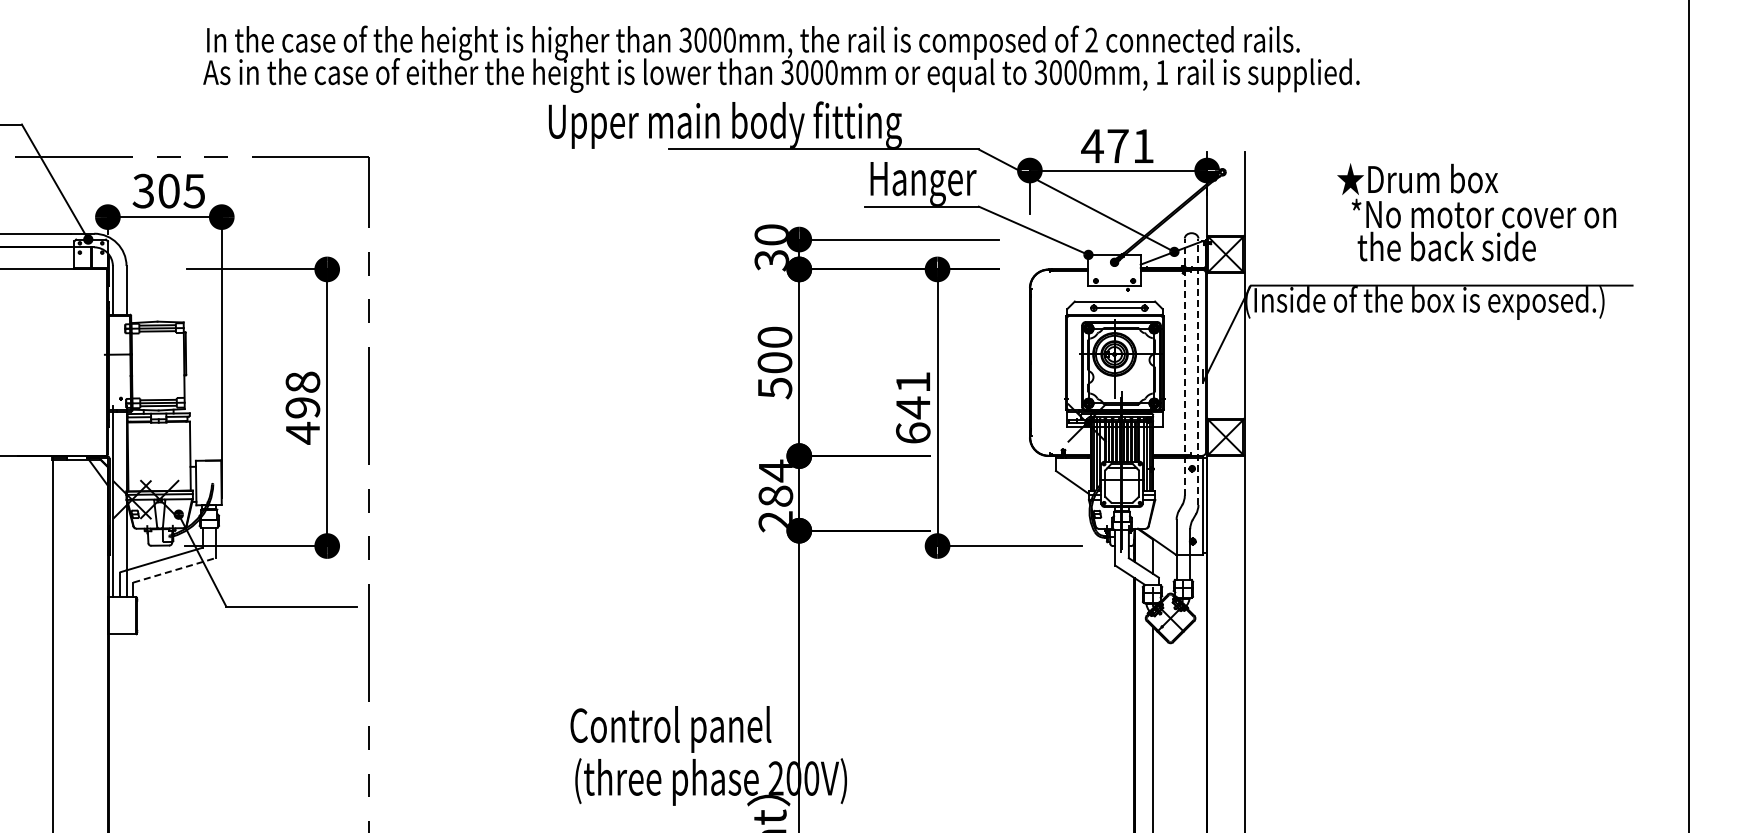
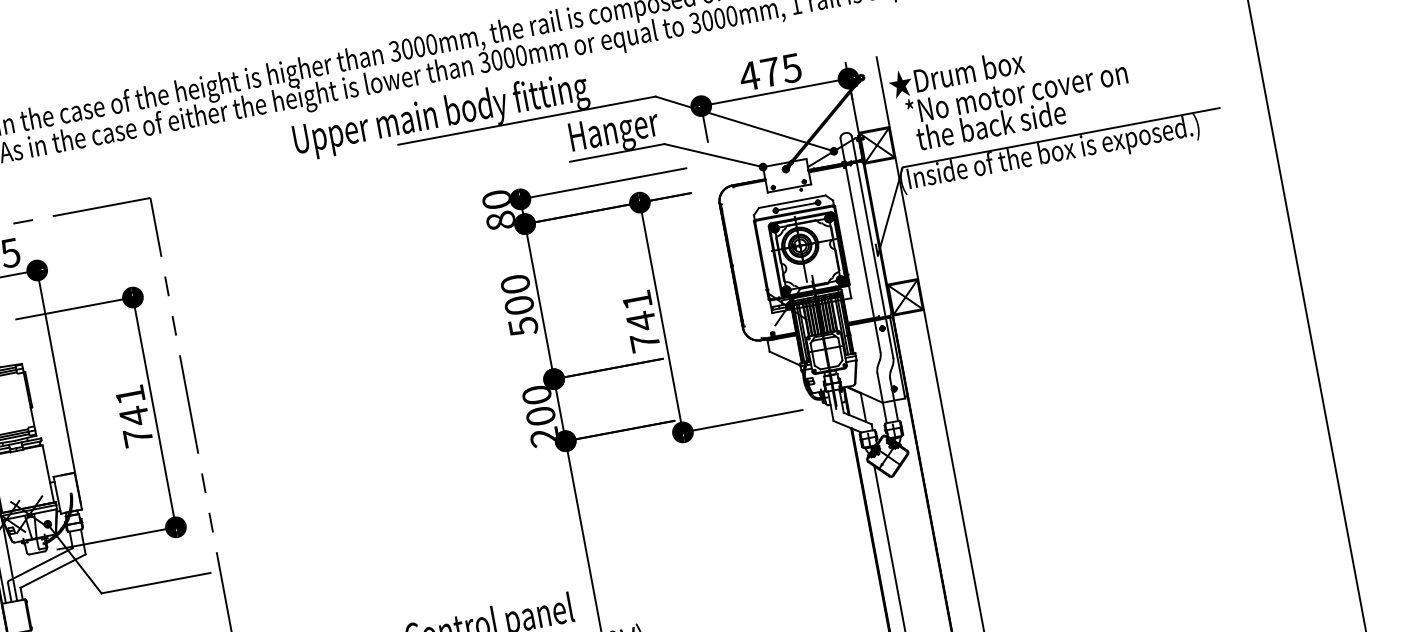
text: (1142, 146) -> (791, 68), 471 -> 475
text: (1476, 212) -> (1010, 92), moved
text: (771, 260) -> (500, 221), 30 -> 80
line: (1184, 367) -> (860, 245), dashed -> solid
line: (1198, 371) -> (872, 246), dashed -> solid
text: (302, 407) -> (133, 416), 498 -> 741
text: (913, 432) -> (645, 341), 641 -> 741
text: (775, 482) -> (538, 404), 284 -> 200
line: (175, 570) -> (53, 571), dashed -> solid

